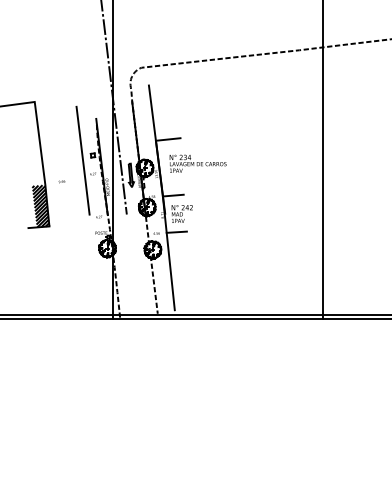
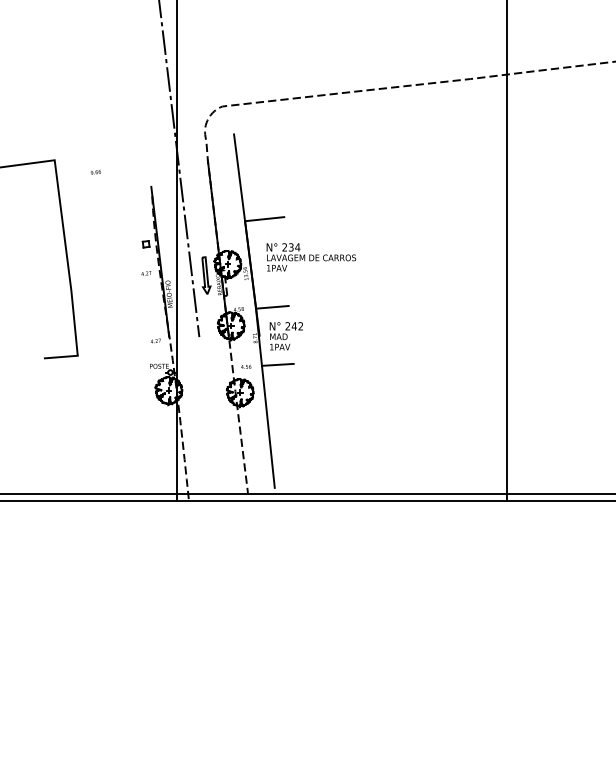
line: (82, 160) -> (129, 252), removed
text: (61, 181) -> (95, 172), moved
hatch: (40, 206) -> (63, 324), removed

